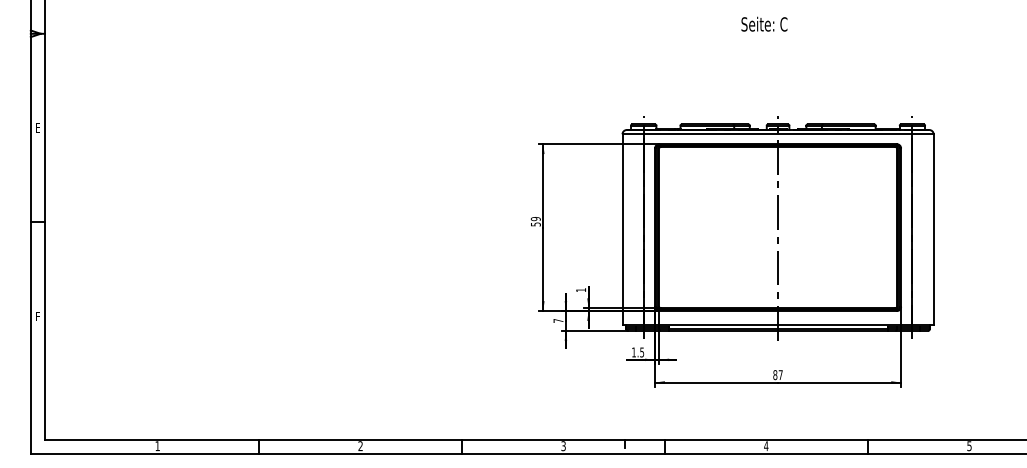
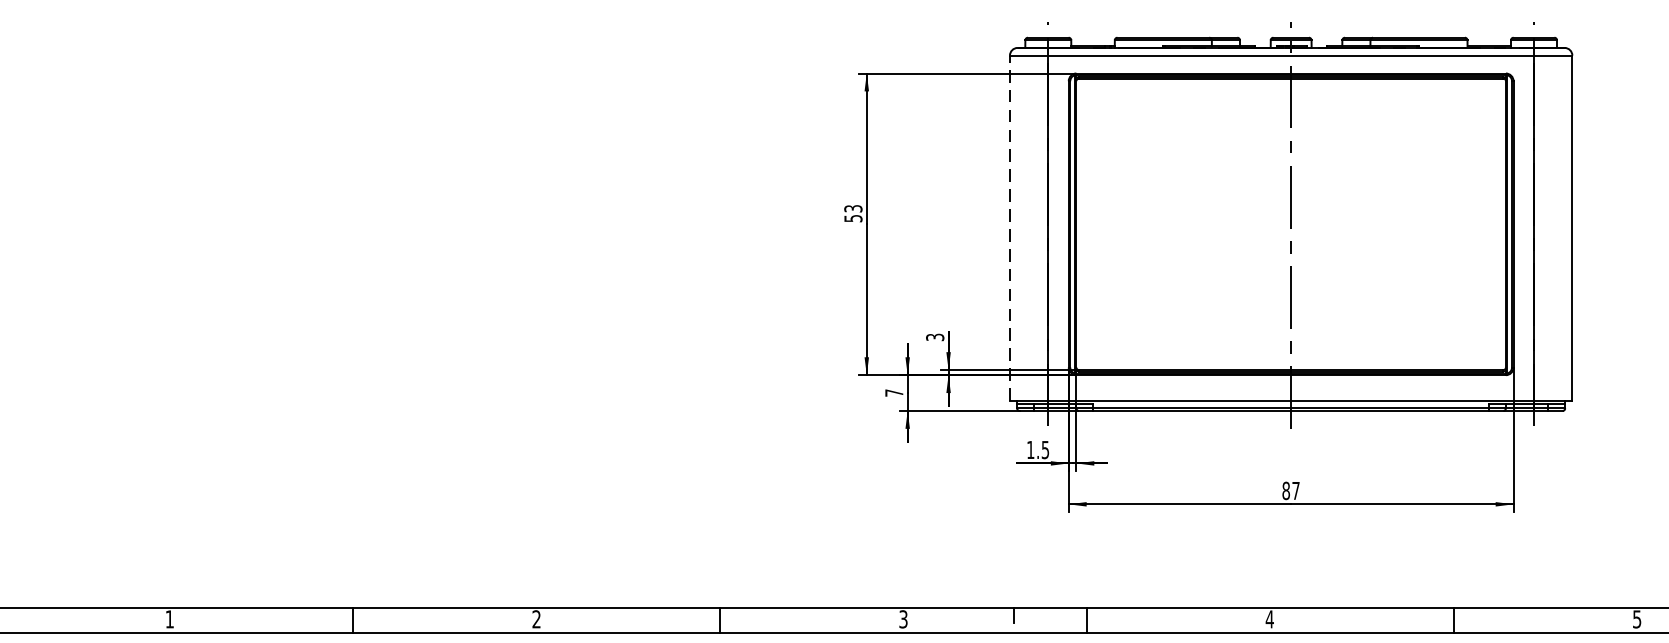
text: (535, 219) -> (852, 209), 59 -> 53
line: (622, 229) -> (1009, 227), solid -> dashed
text: (581, 290) -> (935, 337), 1 -> 3

